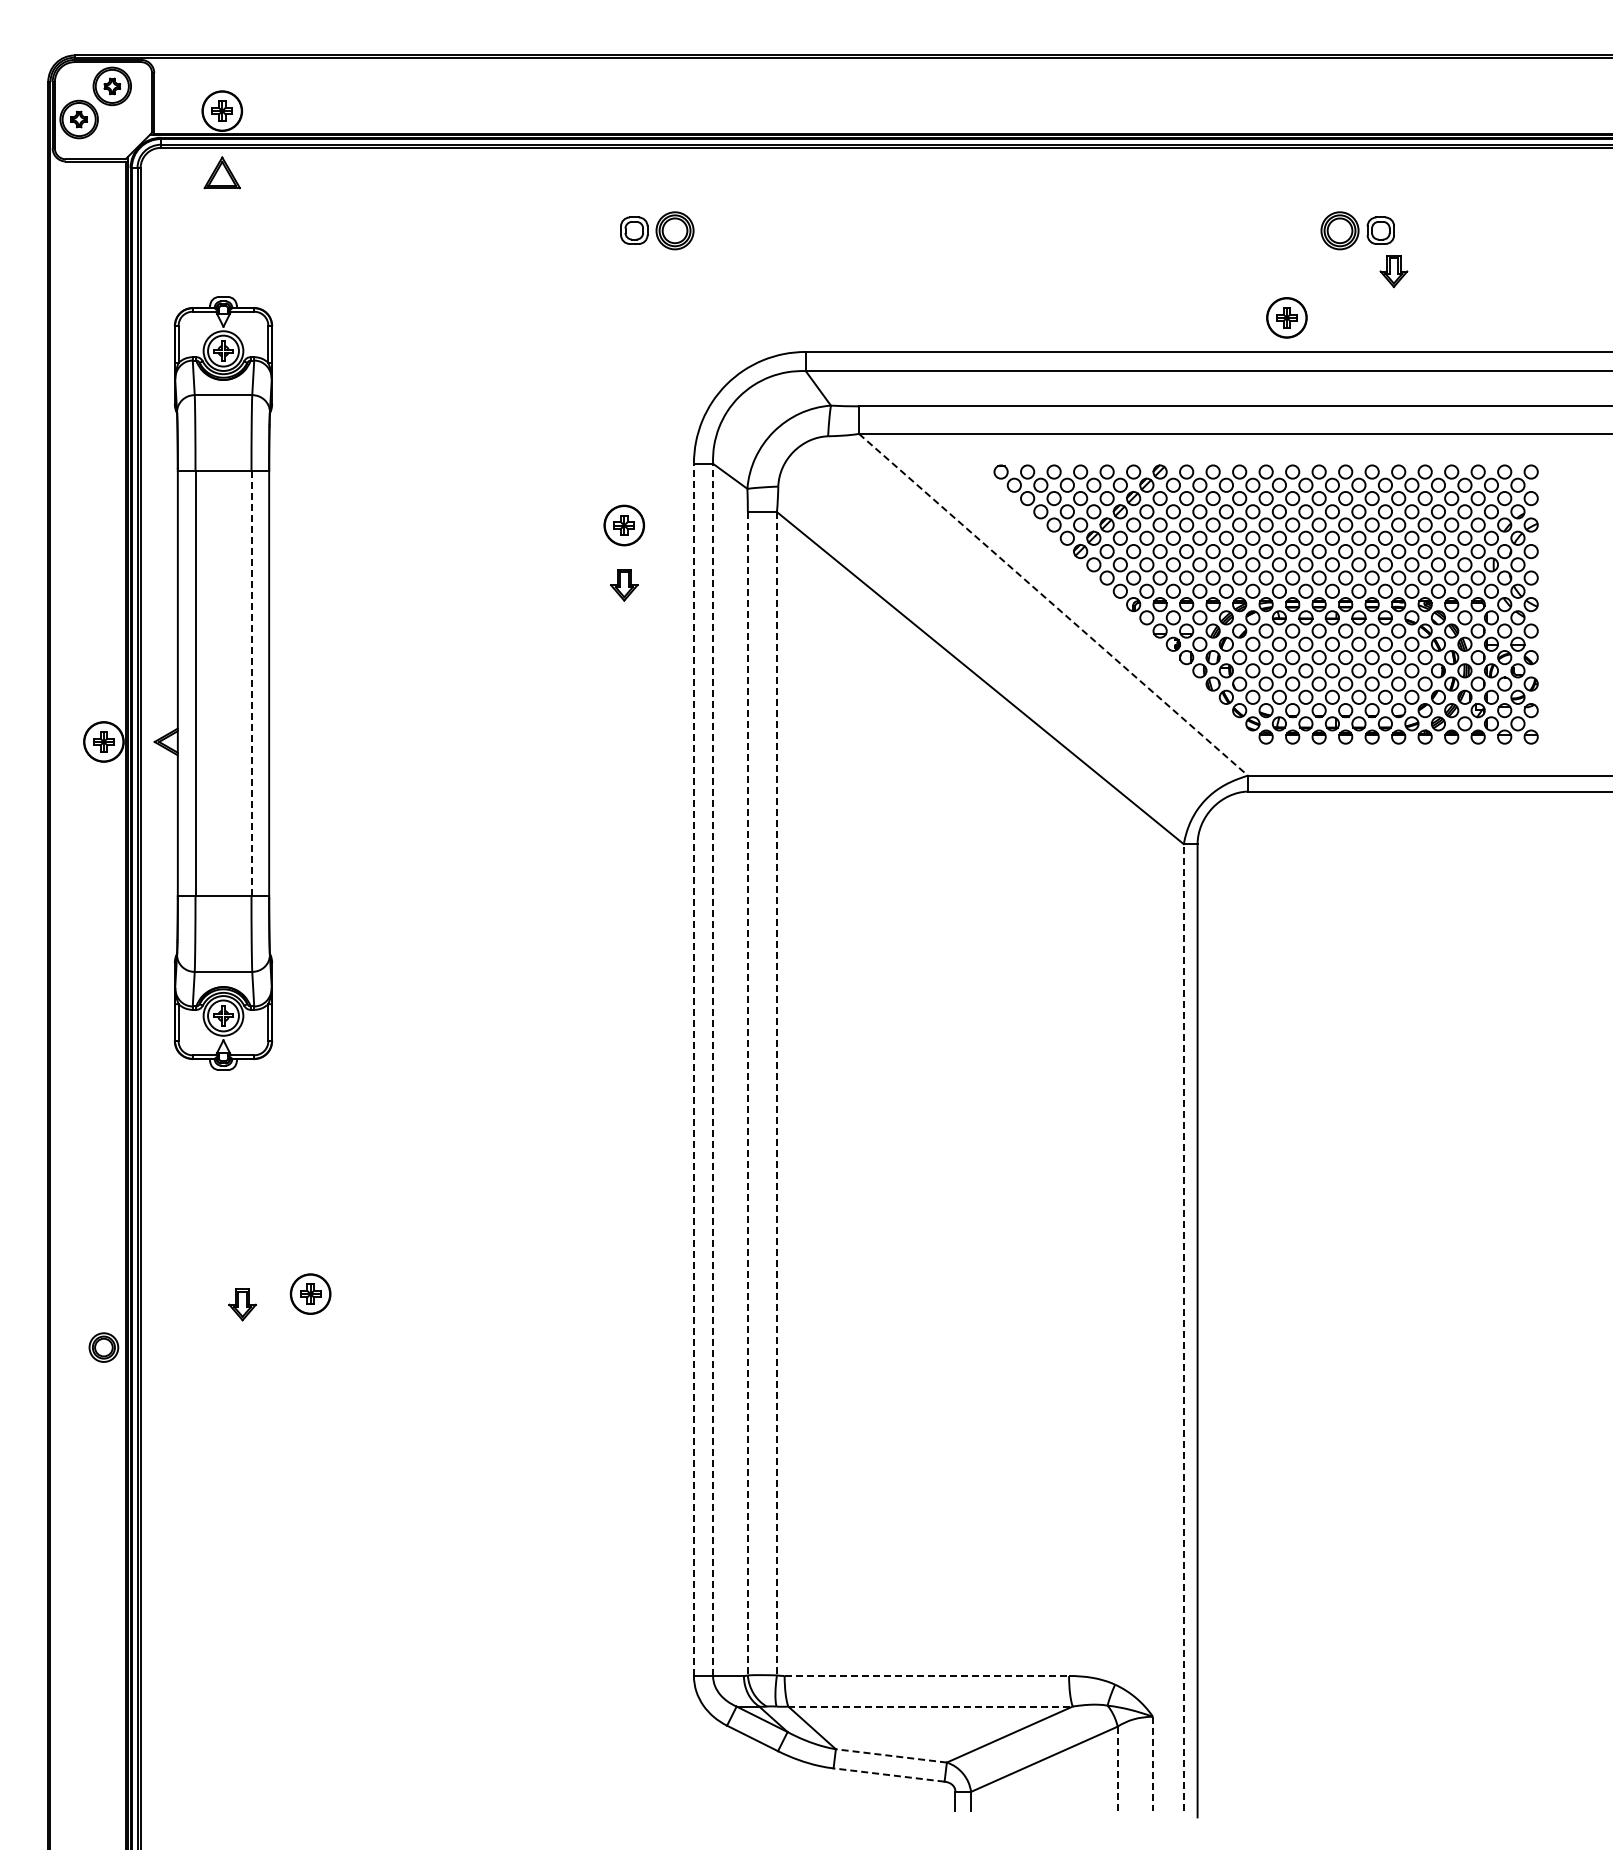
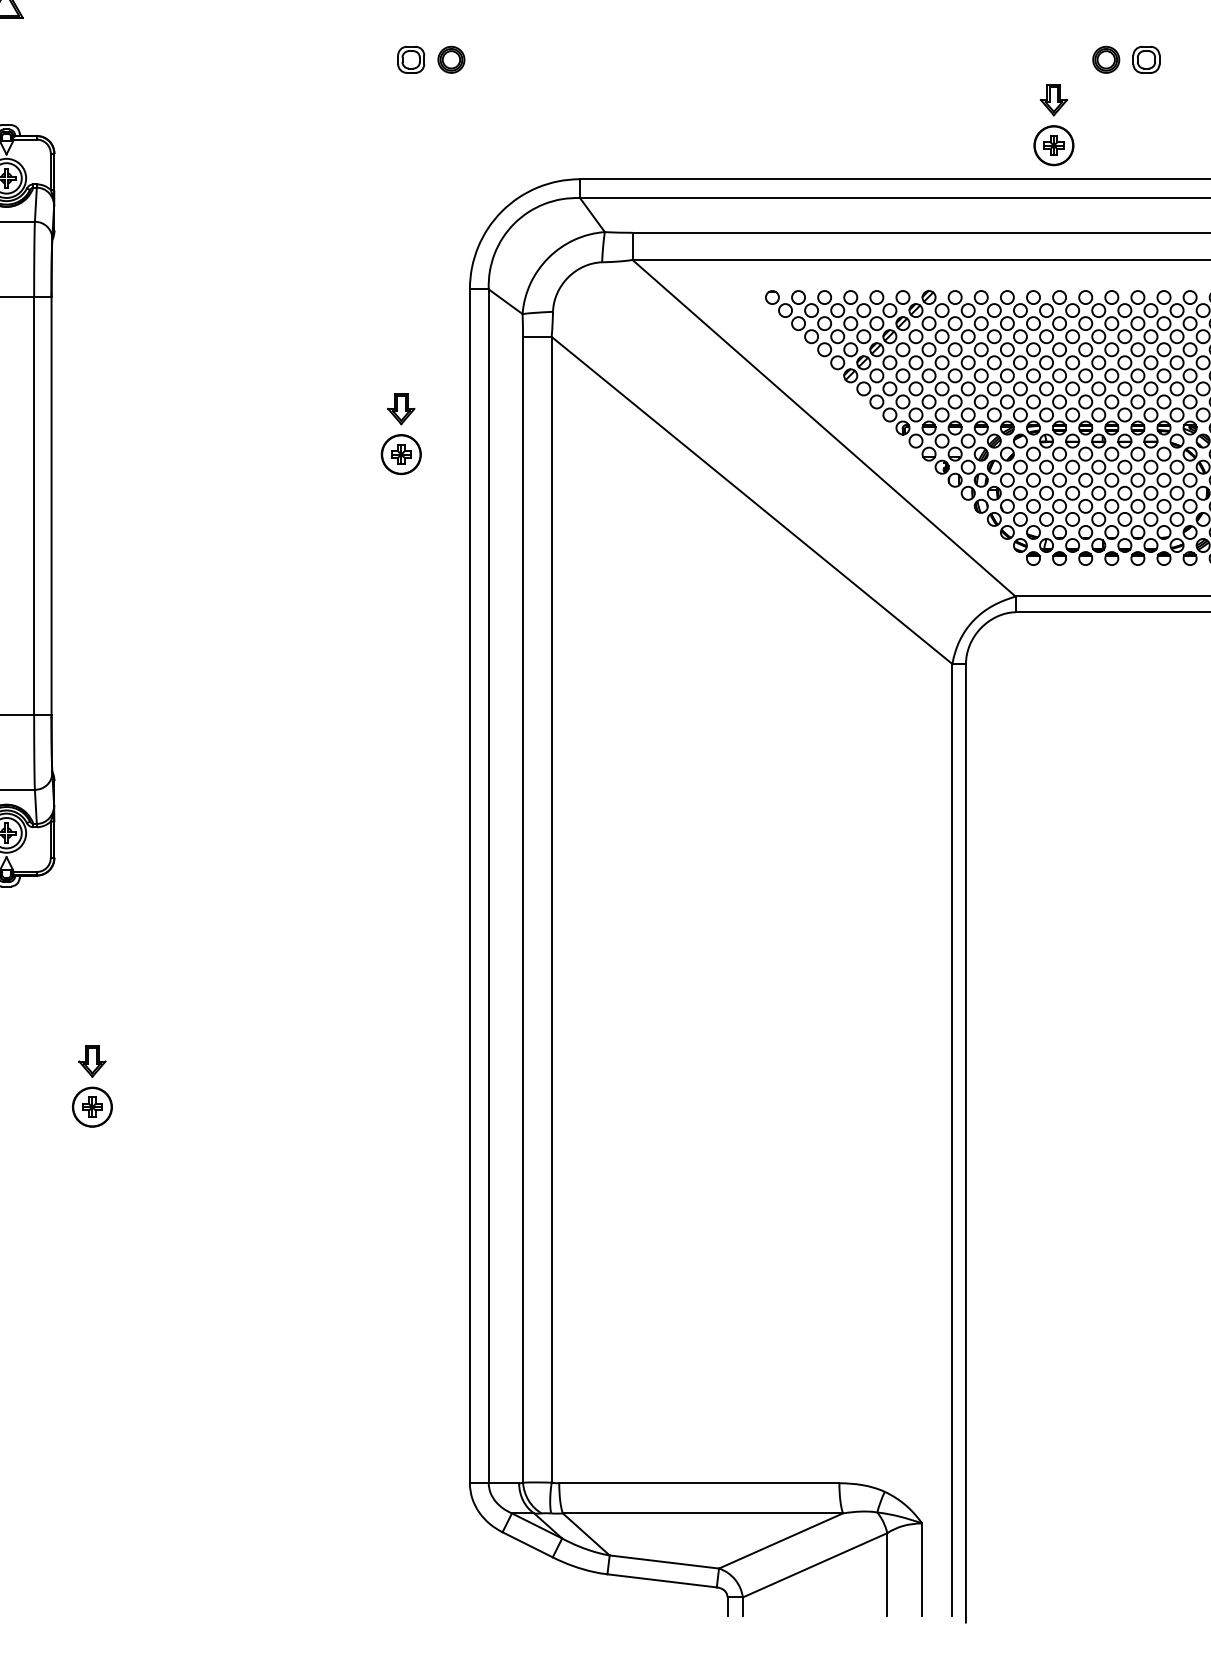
part: (675, 230) -> (451, 59), size x0.71
part: (1339, 230) -> (1105, 59), size x0.71
part: (1393, 271) -> (1053, 100), moved
part: (624, 525) -> (401, 454), moved
line: (1053, 604) -> (824, 427), dashed -> solid
line: (251, 684) -> (34, 506), dashed -> solid
line: (693, 1069) -> (469, 885), dashed -> solid
line: (713, 1069) -> (489, 885), dashed -> solid
line: (747, 1093) -> (522, 909), dashed -> solid
line: (776, 1093) -> (551, 909), dashed -> solid
part: (242, 1304) -> (92, 1061), moved
line: (1183, 1327) -> (952, 1140), dashed -> solid
line: (927, 1675) -> (699, 1482), dashed -> solid
line: (931, 1706) -> (703, 1513), dashed -> solid
line: (891, 1755) -> (664, 1561), dashed -> solid
line: (1153, 1764) -> (922, 1570), dashed -> solid
line: (1117, 1769) -> (887, 1575), dashed -> solid
line: (889, 1775) -> (662, 1581), dashed -> solid

